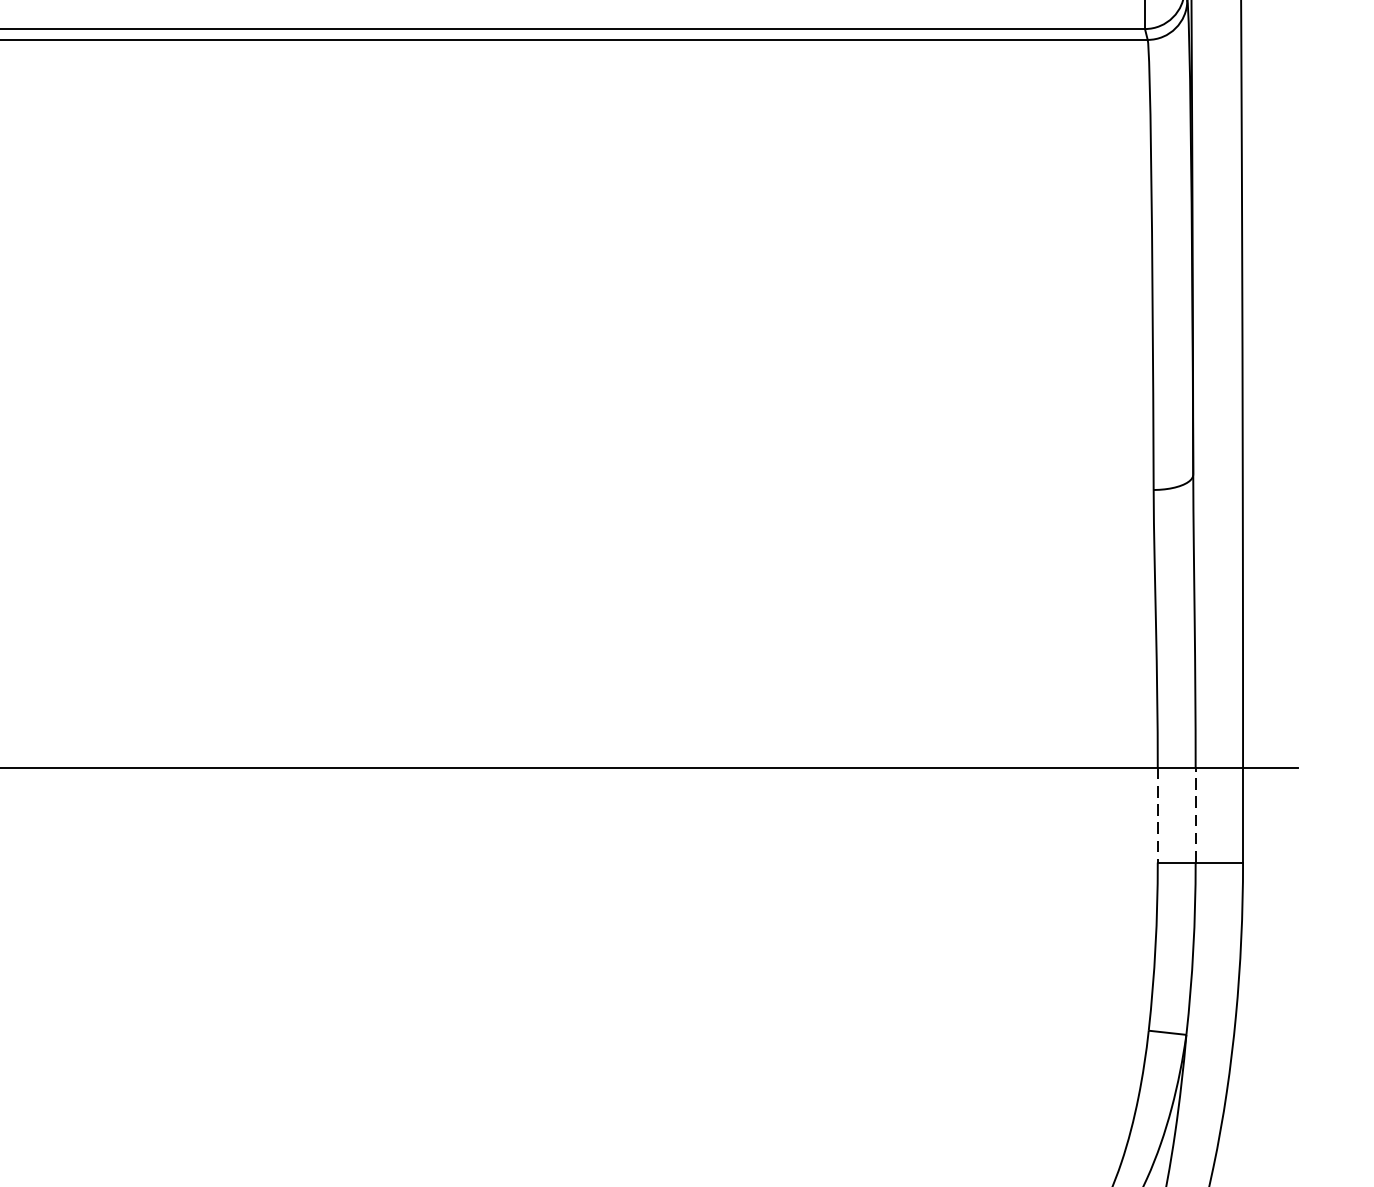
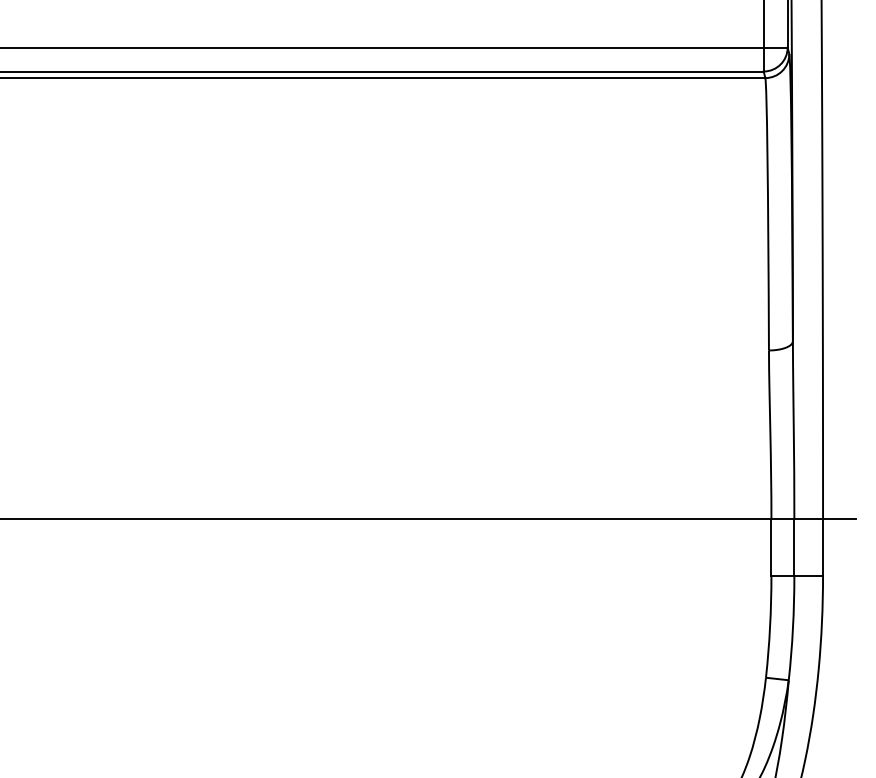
line: (1157, 815) -> (771, 547), dashed -> solid
line: (1195, 815) -> (794, 547), dashed -> solid

